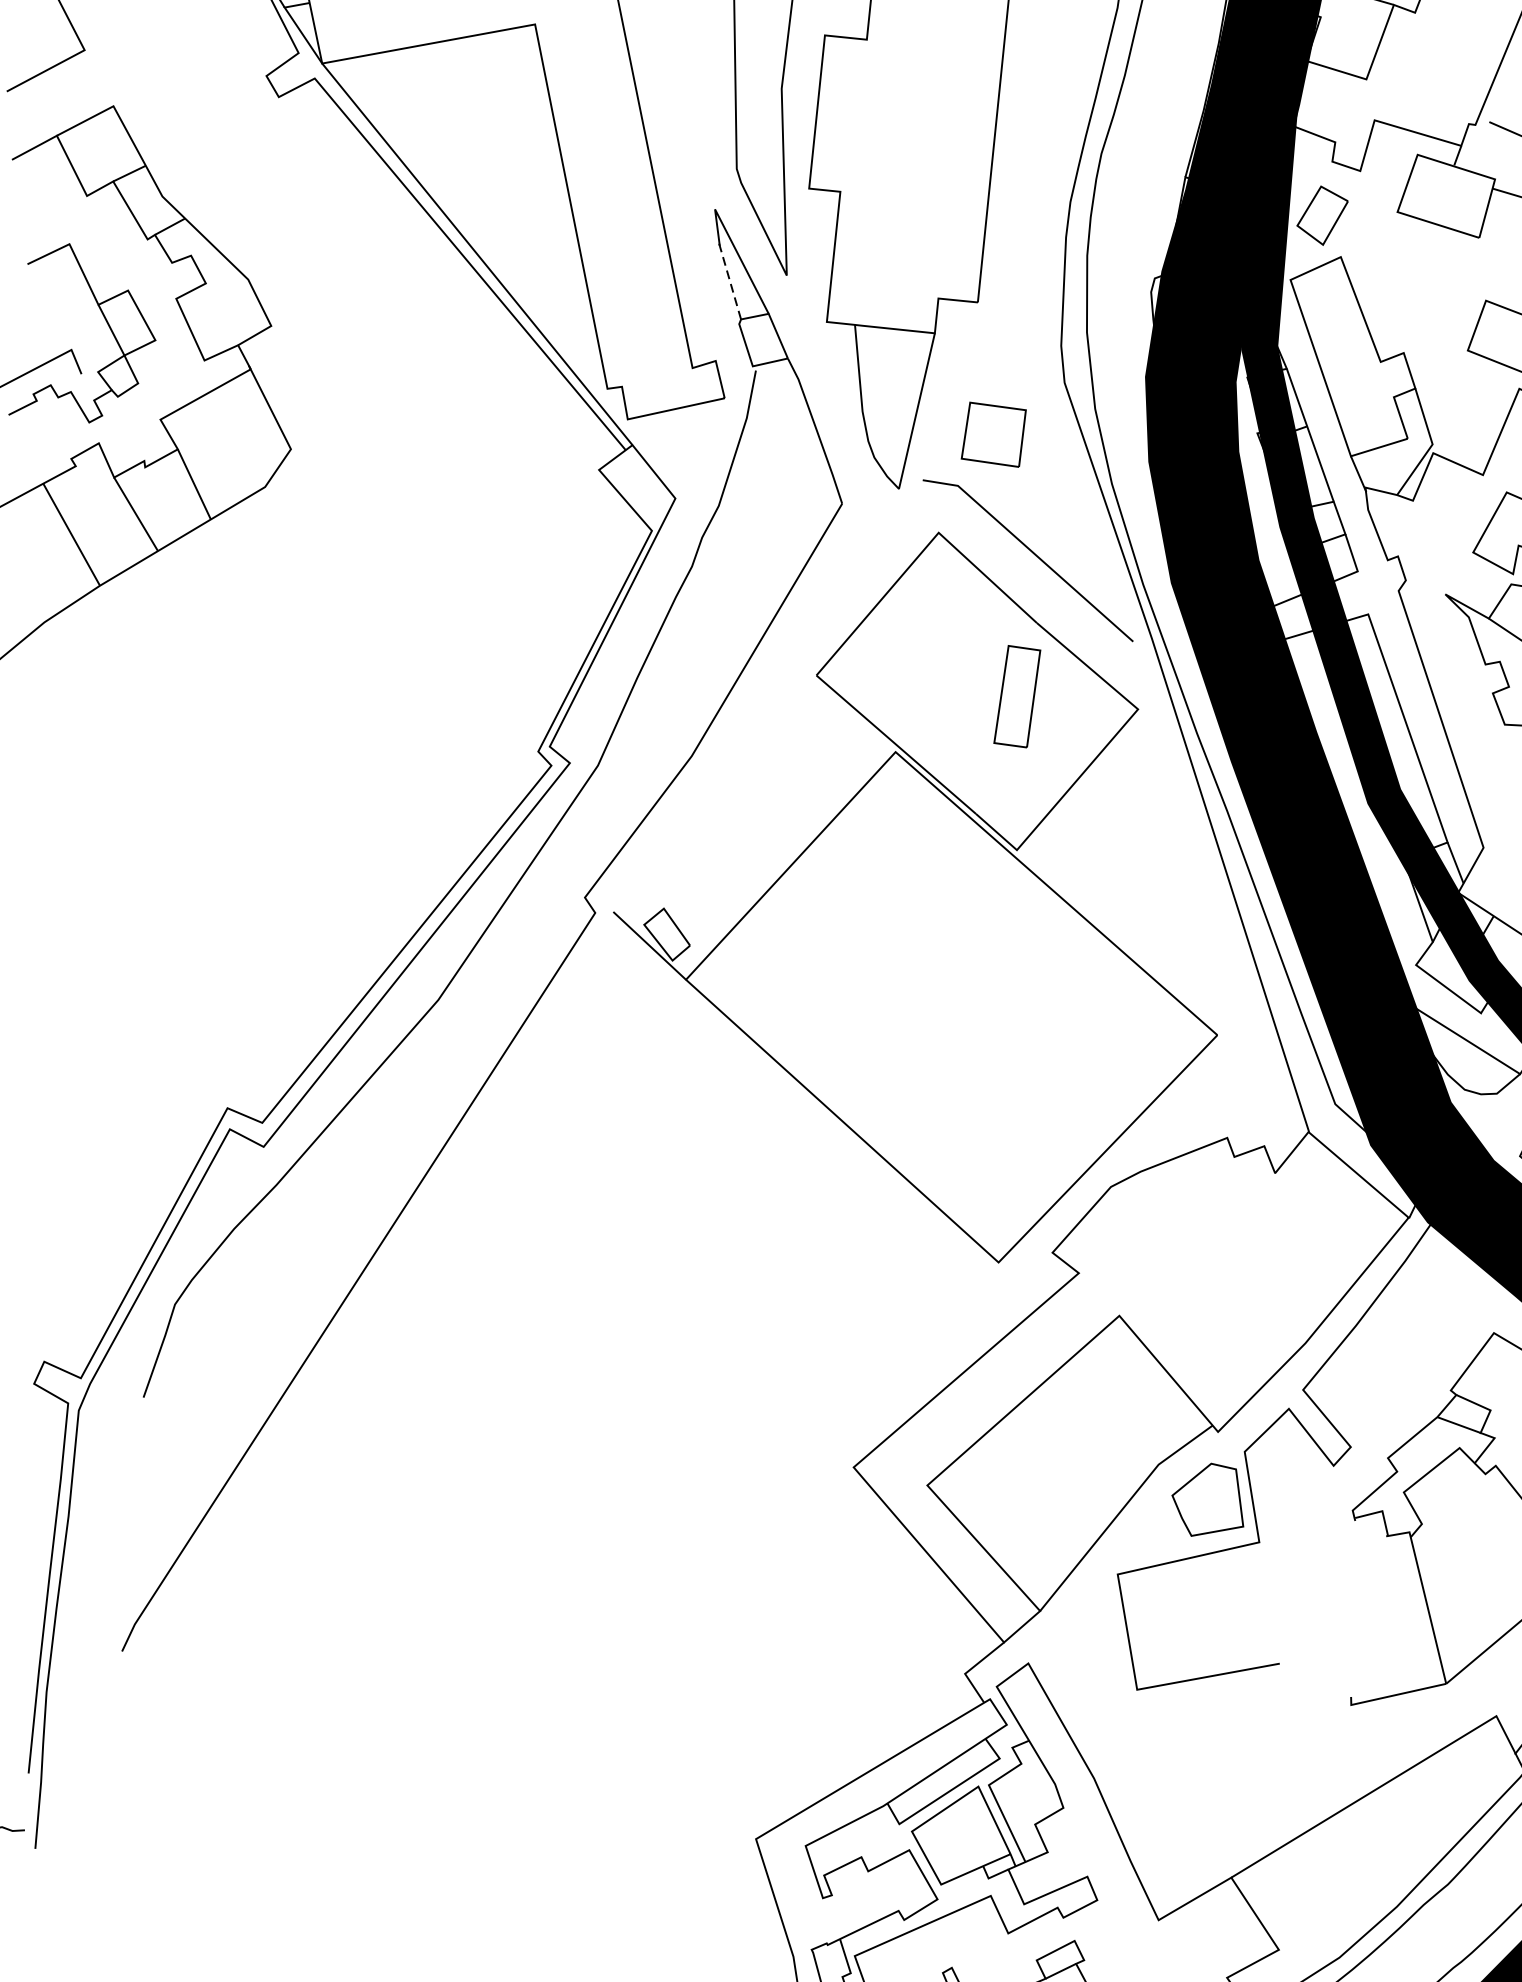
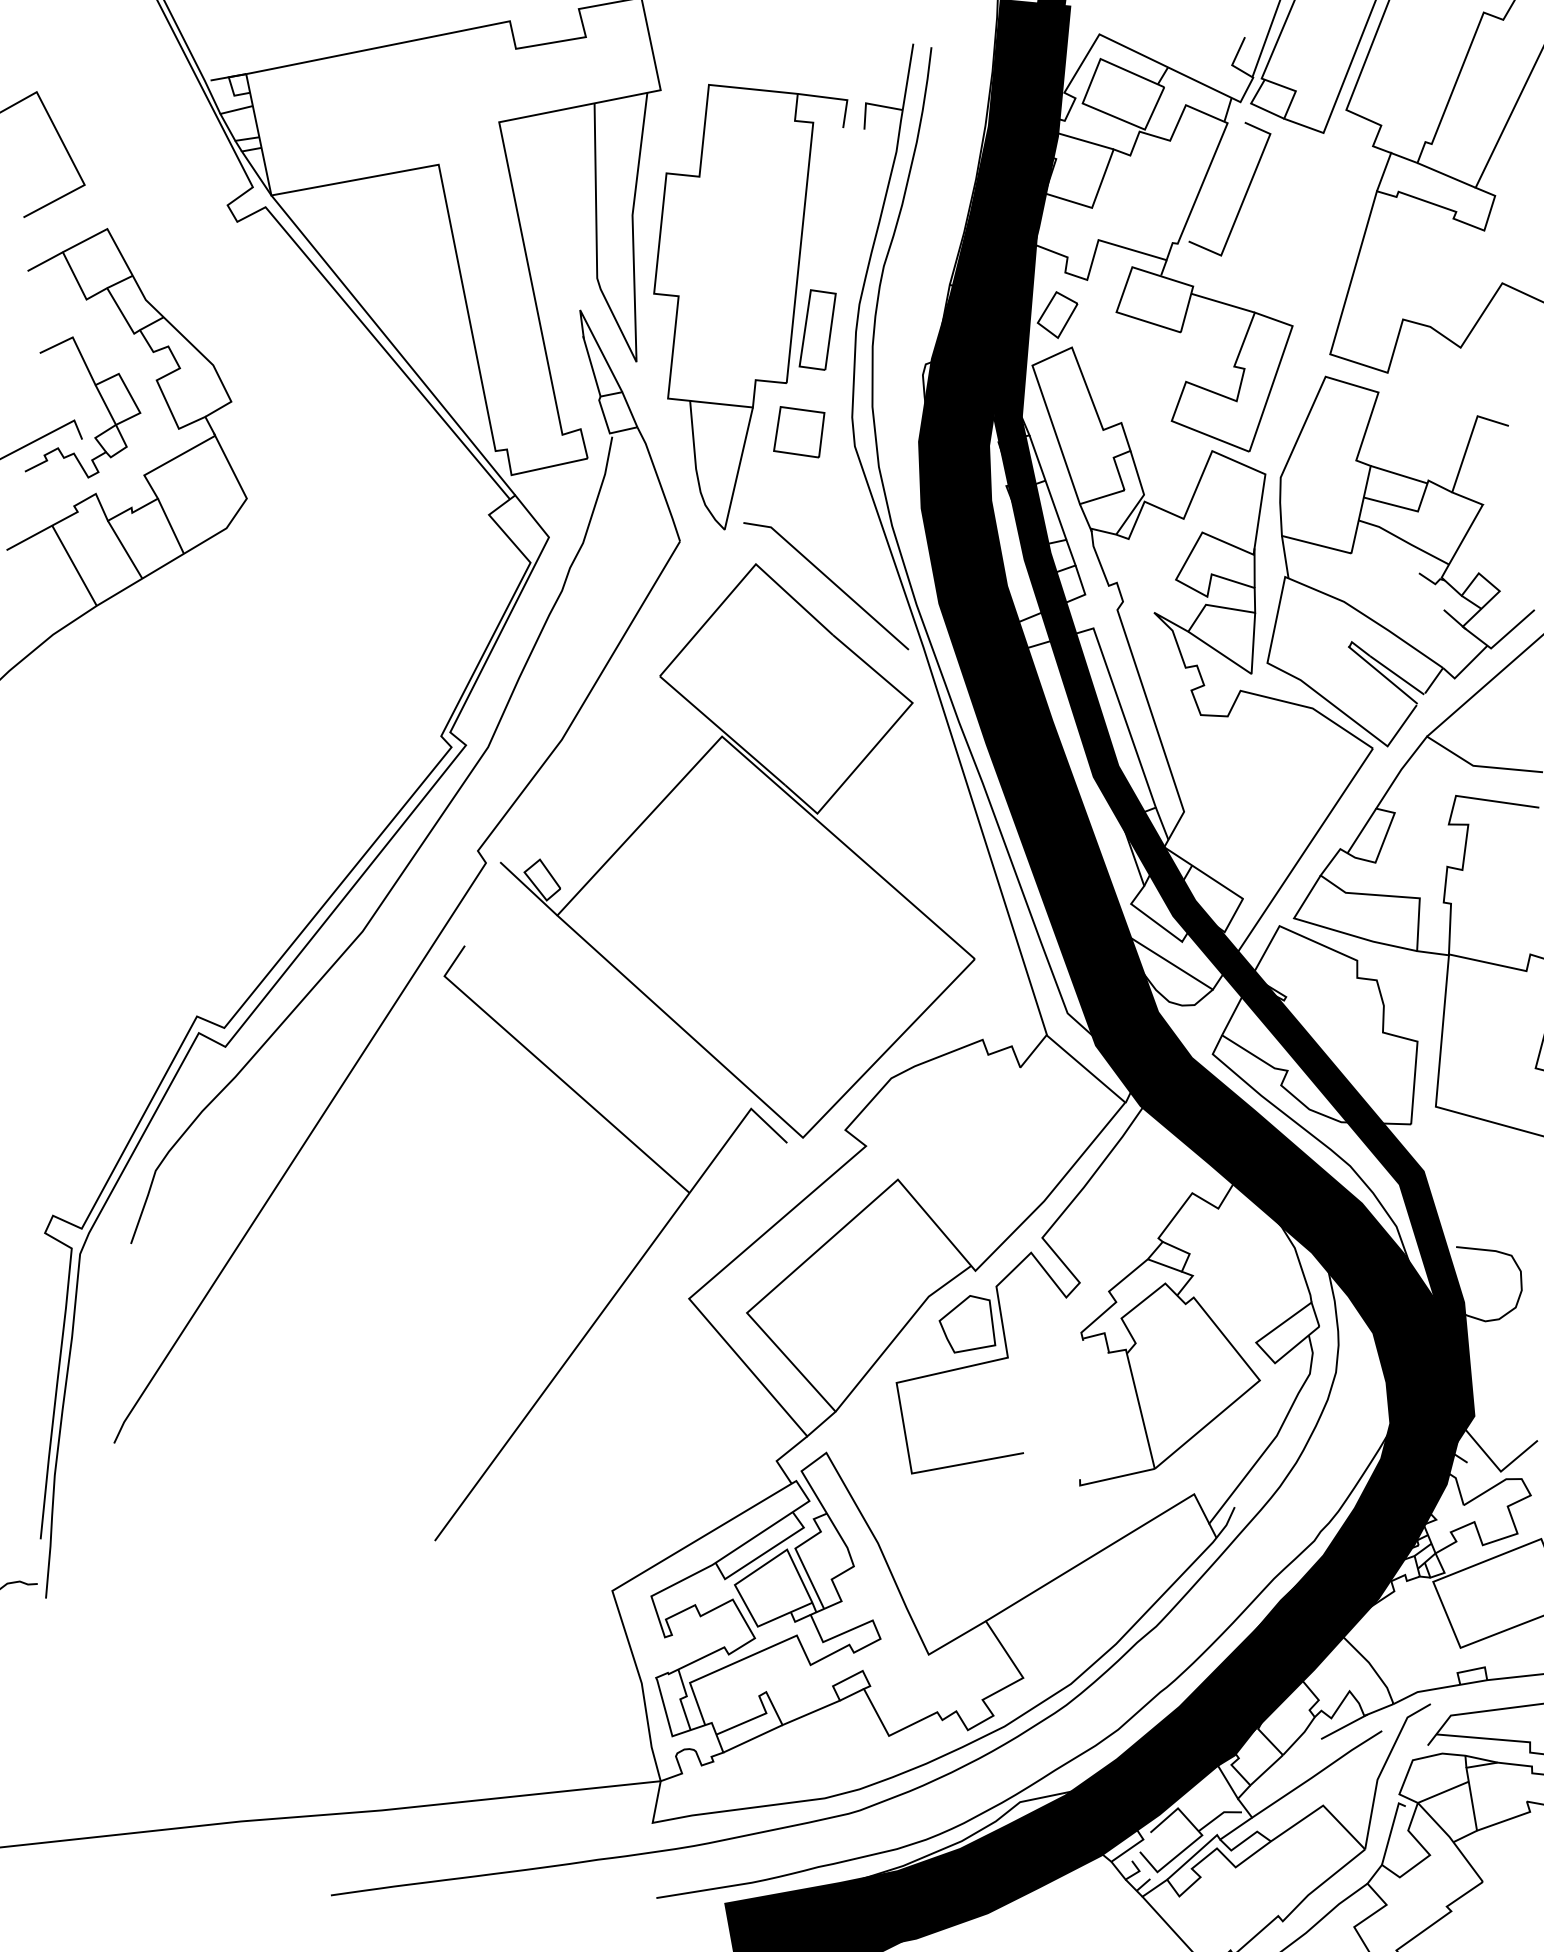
line: (729, 279) -> (591, 365), dashed -> solid
part: (994, 435) -> (799, 432), moved
part: (1017, 695) -> (817, 329), moved
part: (786, 1422) -> (636, 1263), added

